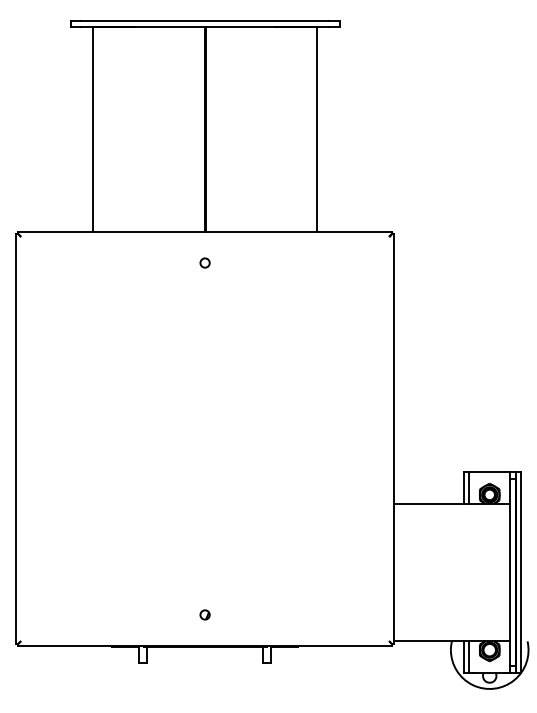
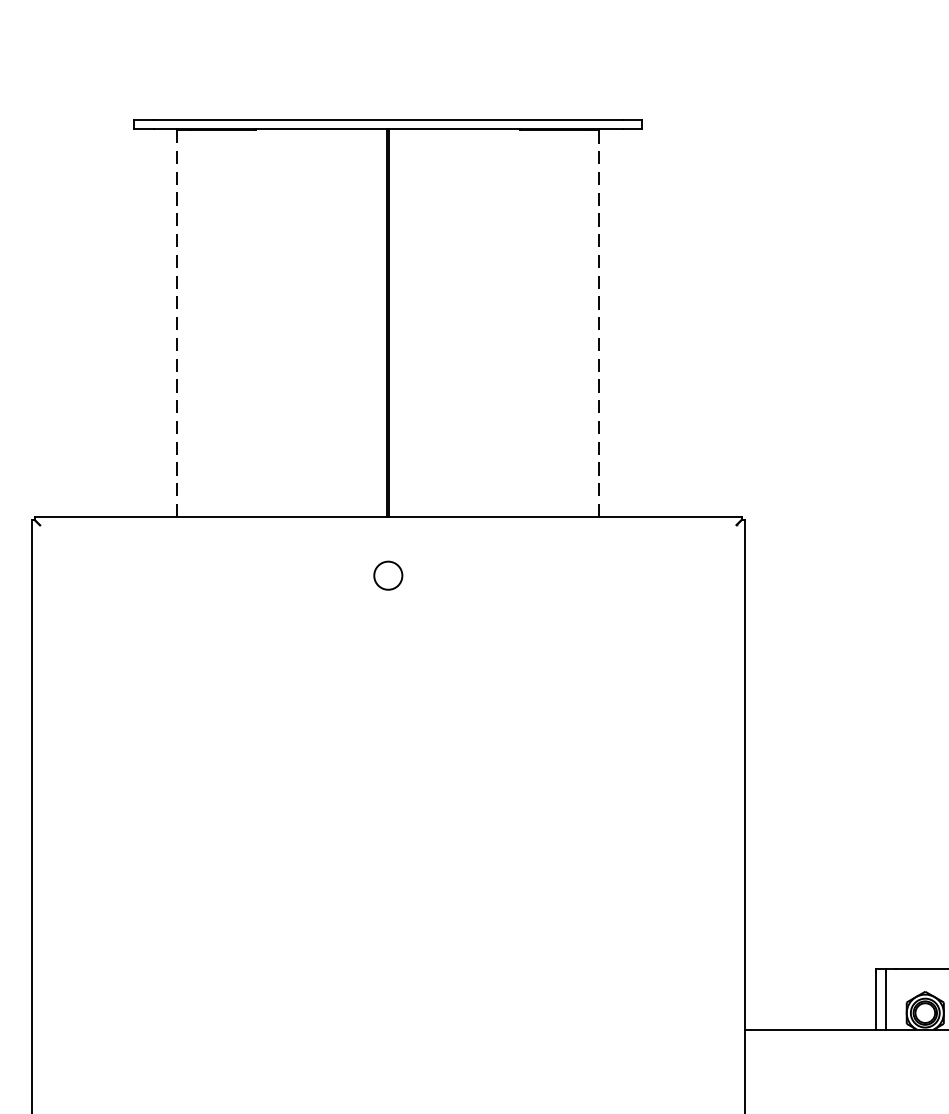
line: (93, 129) -> (177, 323), solid -> dashed
line: (316, 130) -> (598, 325), solid -> dashed
circle: (204, 262) -> (387, 574), size x1.6

